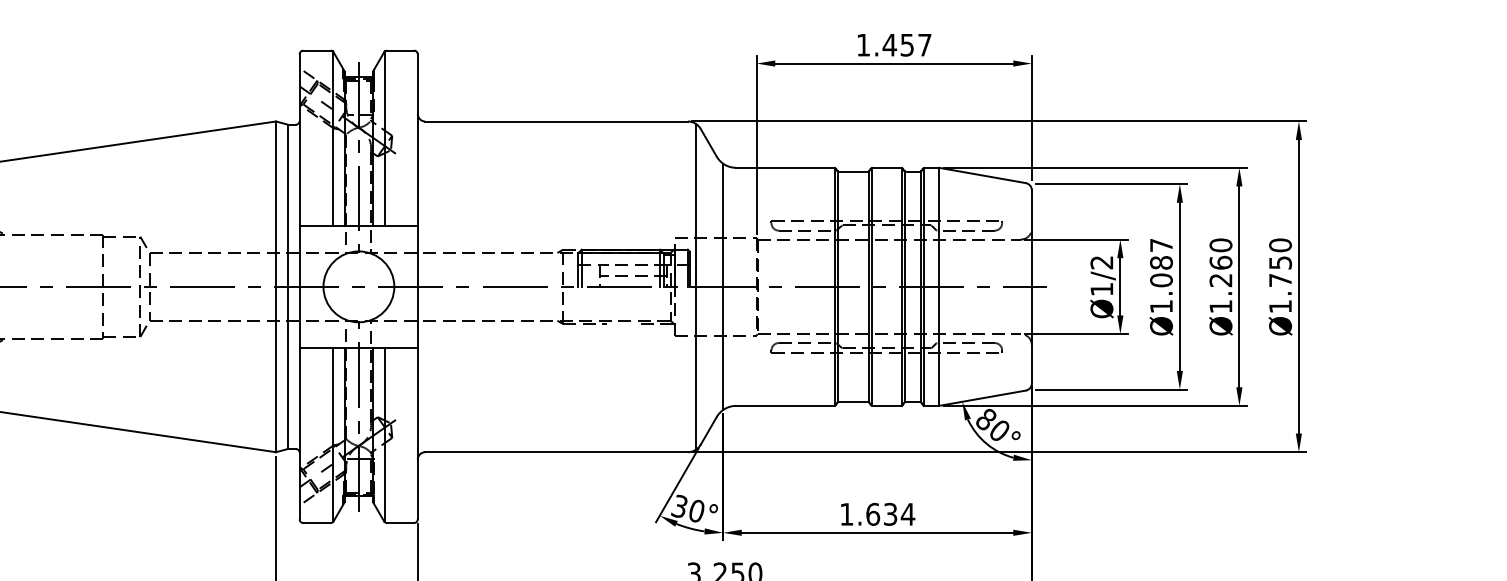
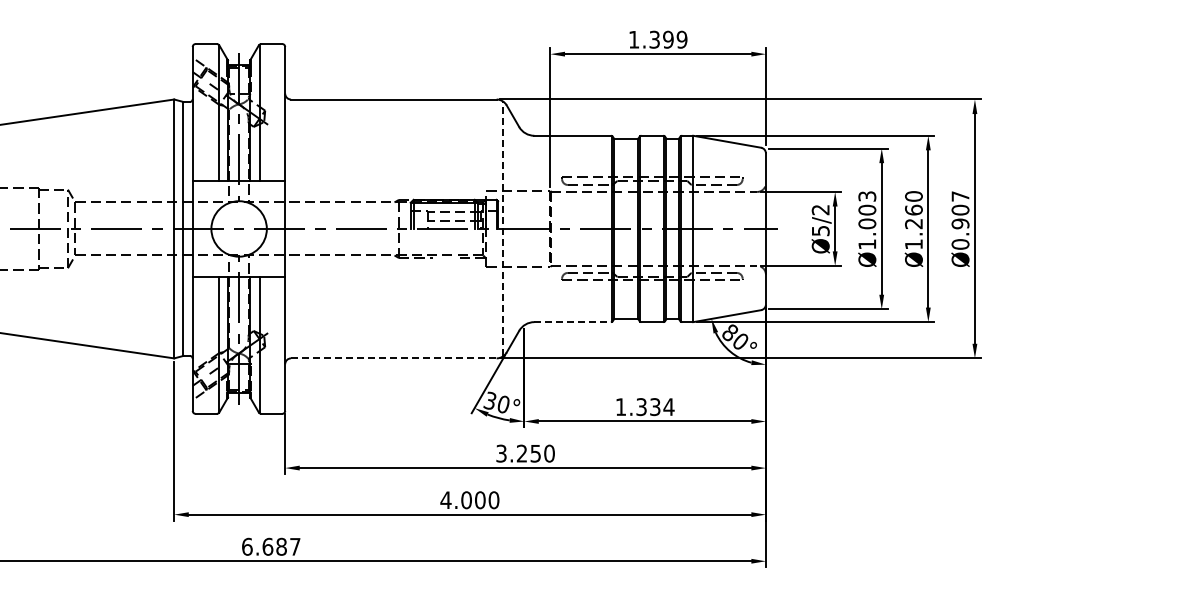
text: (907, 44) -> (668, 39), 1.457 -> 1.399
text: (1161, 254) -> (867, 203), Ø1.087 -> Ø1.003
text: (1280, 276) -> (960, 220), Ø1.750 -> Ø0.907
line: (696, 286) -> (503, 228), solid -> dashed
line: (723, 286) -> (524, 228), removed
text: (1101, 290) -> (820, 231), Ø1/2 -> Ø5/2
line: (786, 406) -> (573, 322), solid -> dashed
line: (556, 452) -> (393, 358), solid -> dashed
text: (872, 514) -> (641, 407), 1.634 -> 1.334

